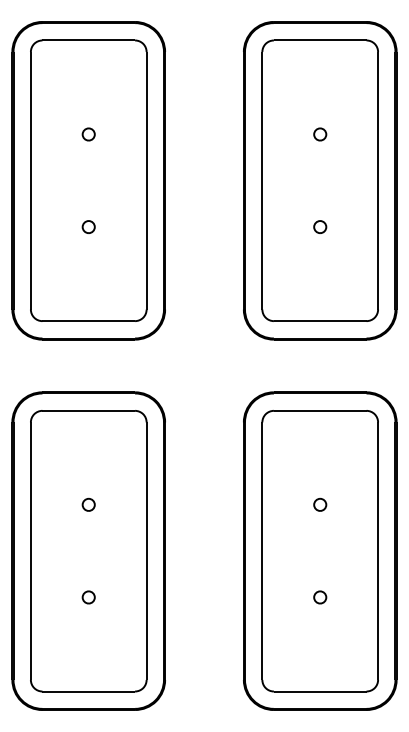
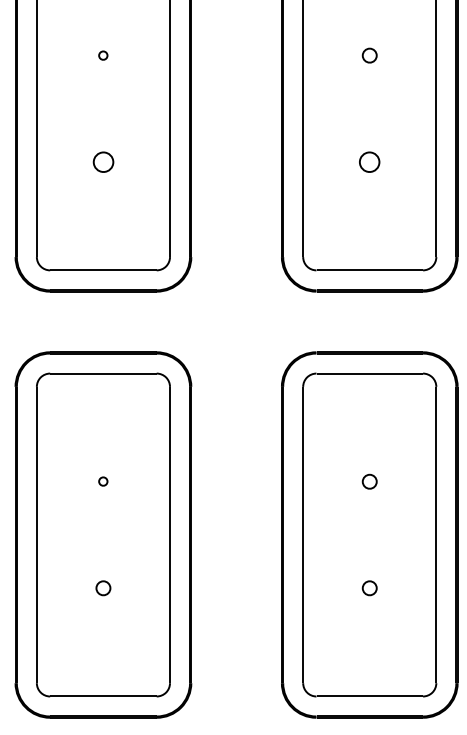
part: (88, 134) -> (103, 55), size x0.6
part: (88, 226) -> (103, 161), size x1.4
part: (320, 226) -> (370, 161), size x1.4
part: (88, 504) -> (103, 481), size x0.6

